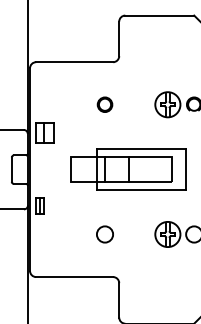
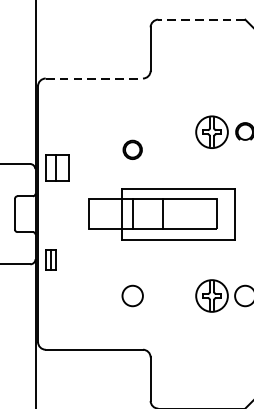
line: (159, 15) -> (201, 19), solid -> dashed
line: (74, 62) -> (94, 78), solid -> dashed
part: (104, 104) -> (132, 149), moved

